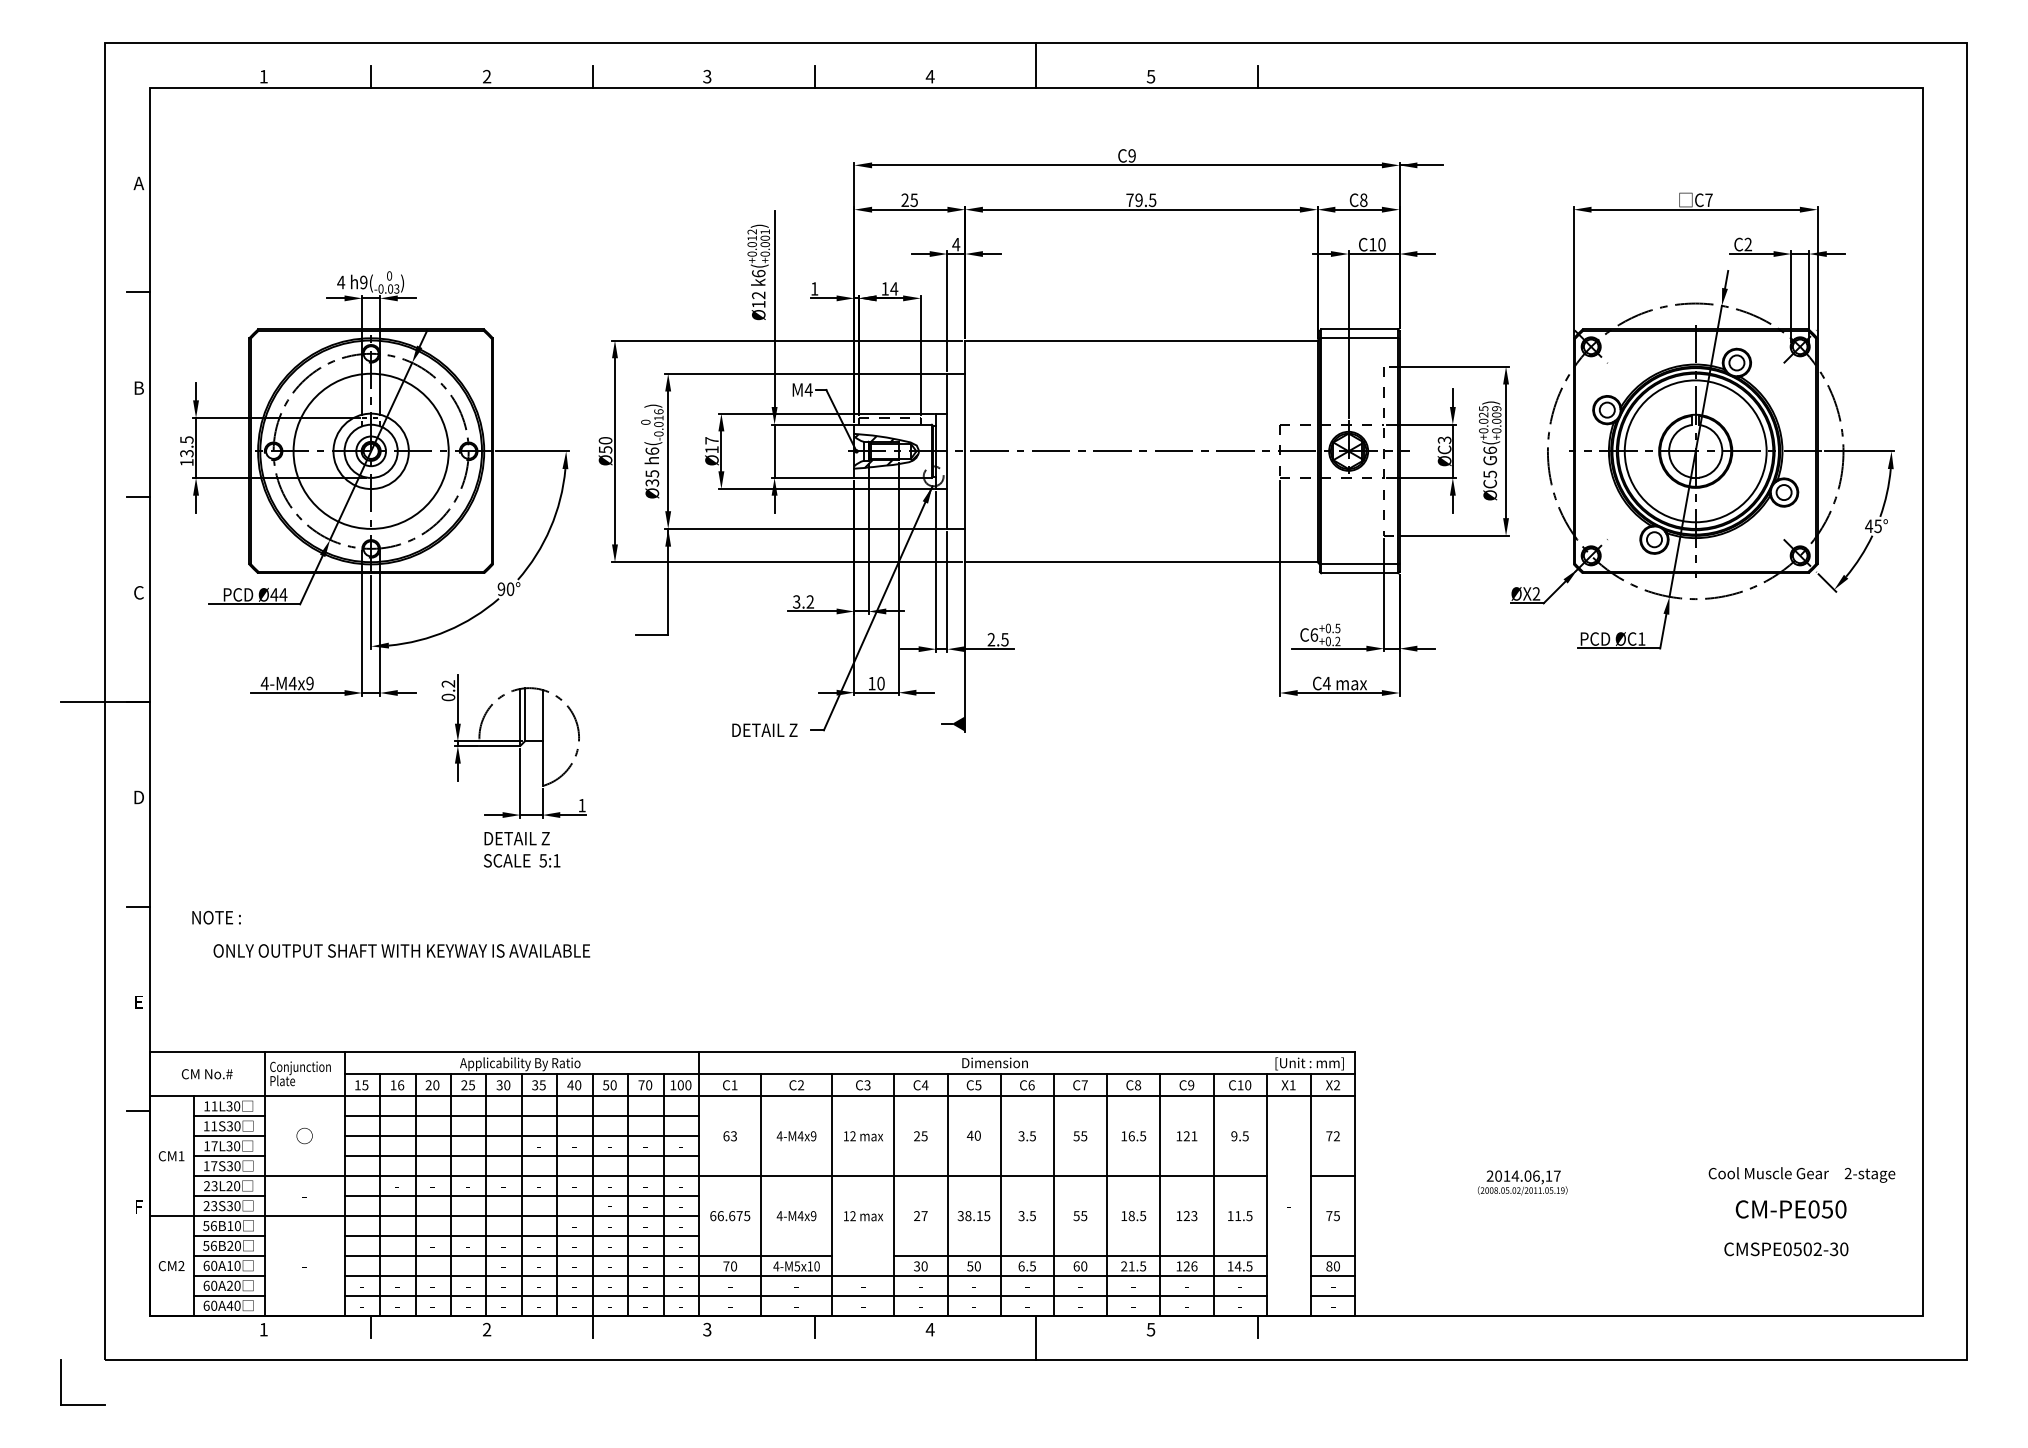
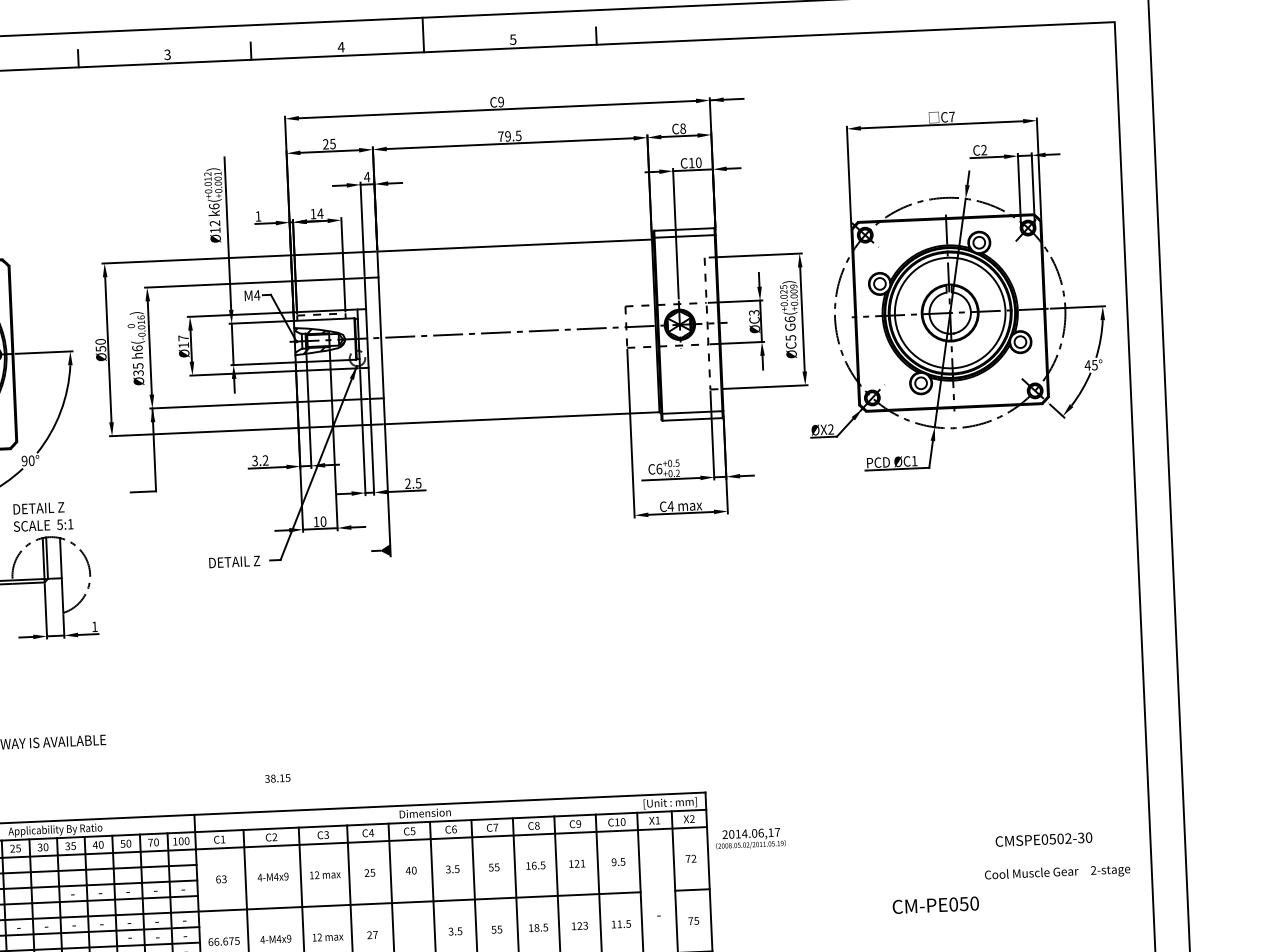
text: (522, 849) -> (43, 516), moved
text: (1522, 1182) -> (750, 838), moved
text: (1790, 1209) -> (935, 905), moved
text: (973, 1216) -> (277, 778), moved
text: (1786, 1249) -> (1044, 839), moved

